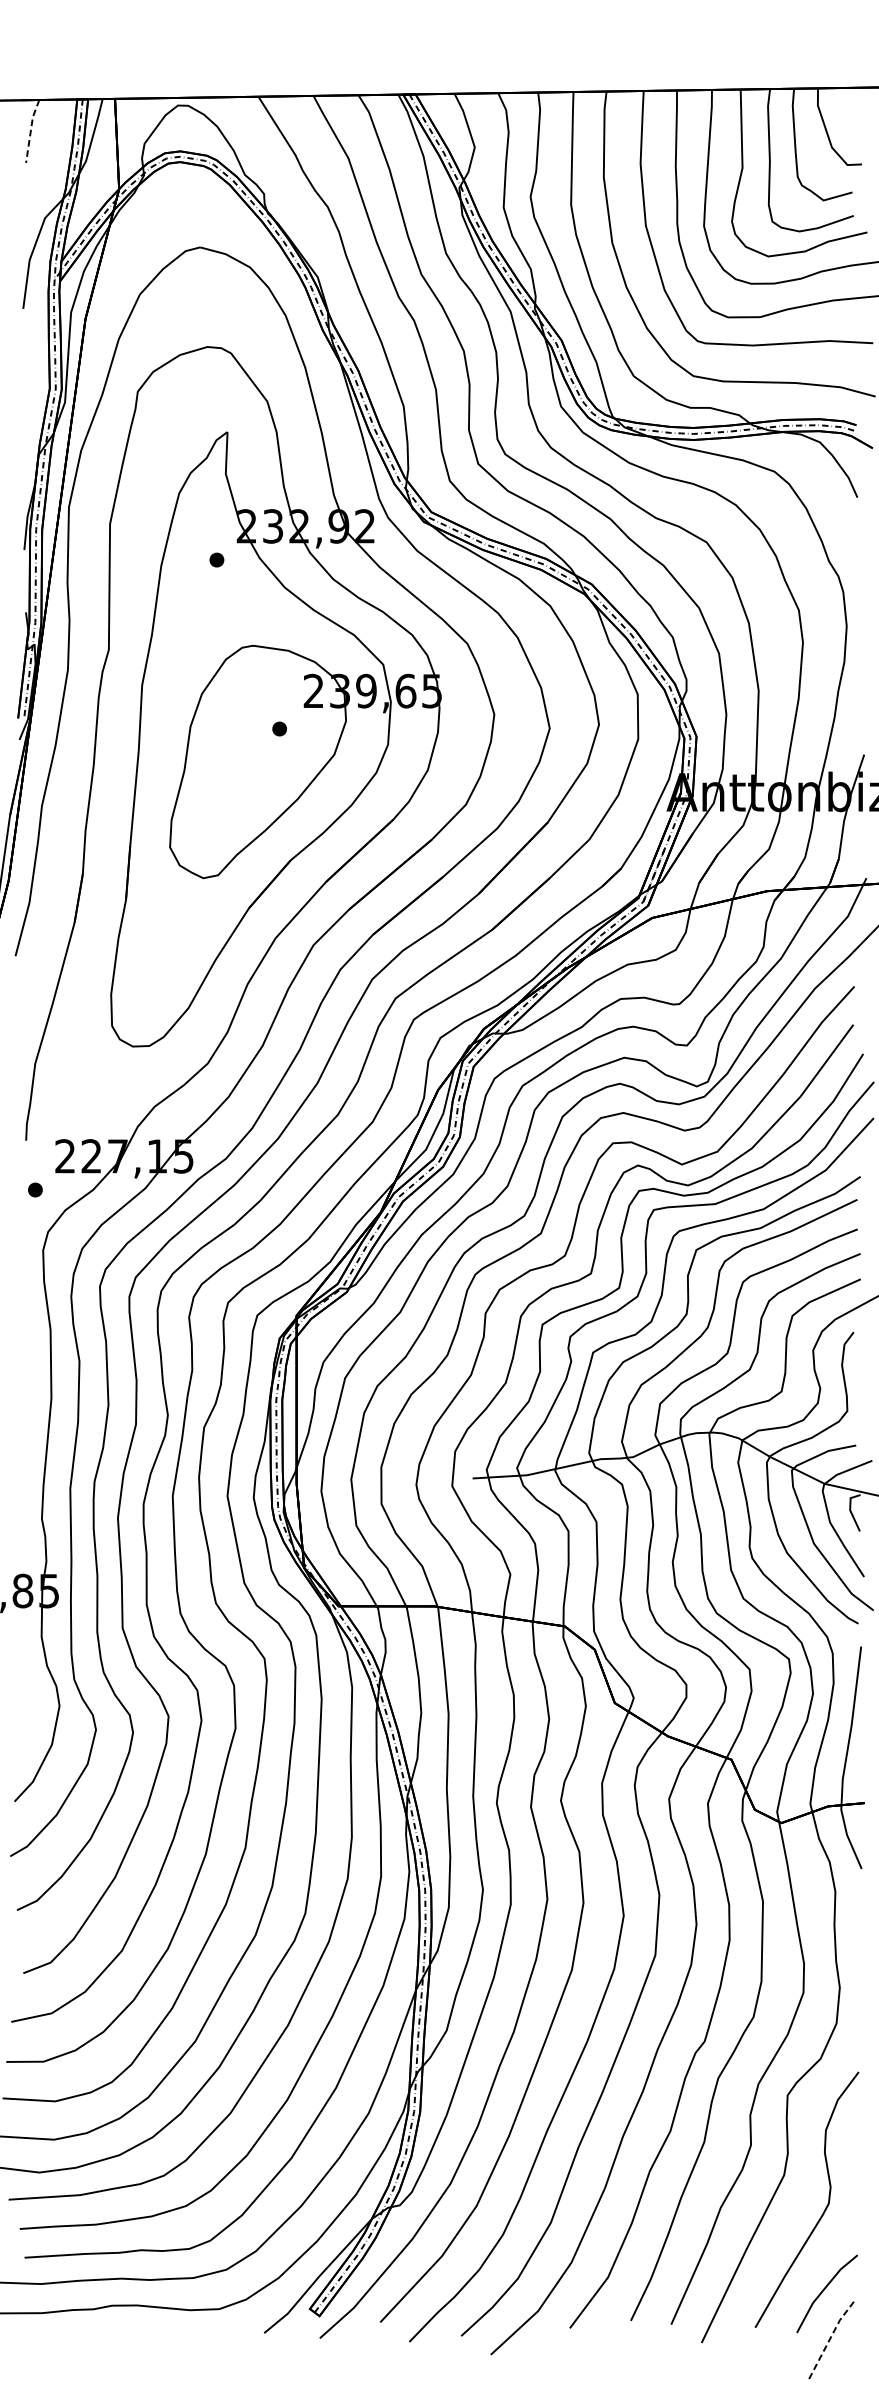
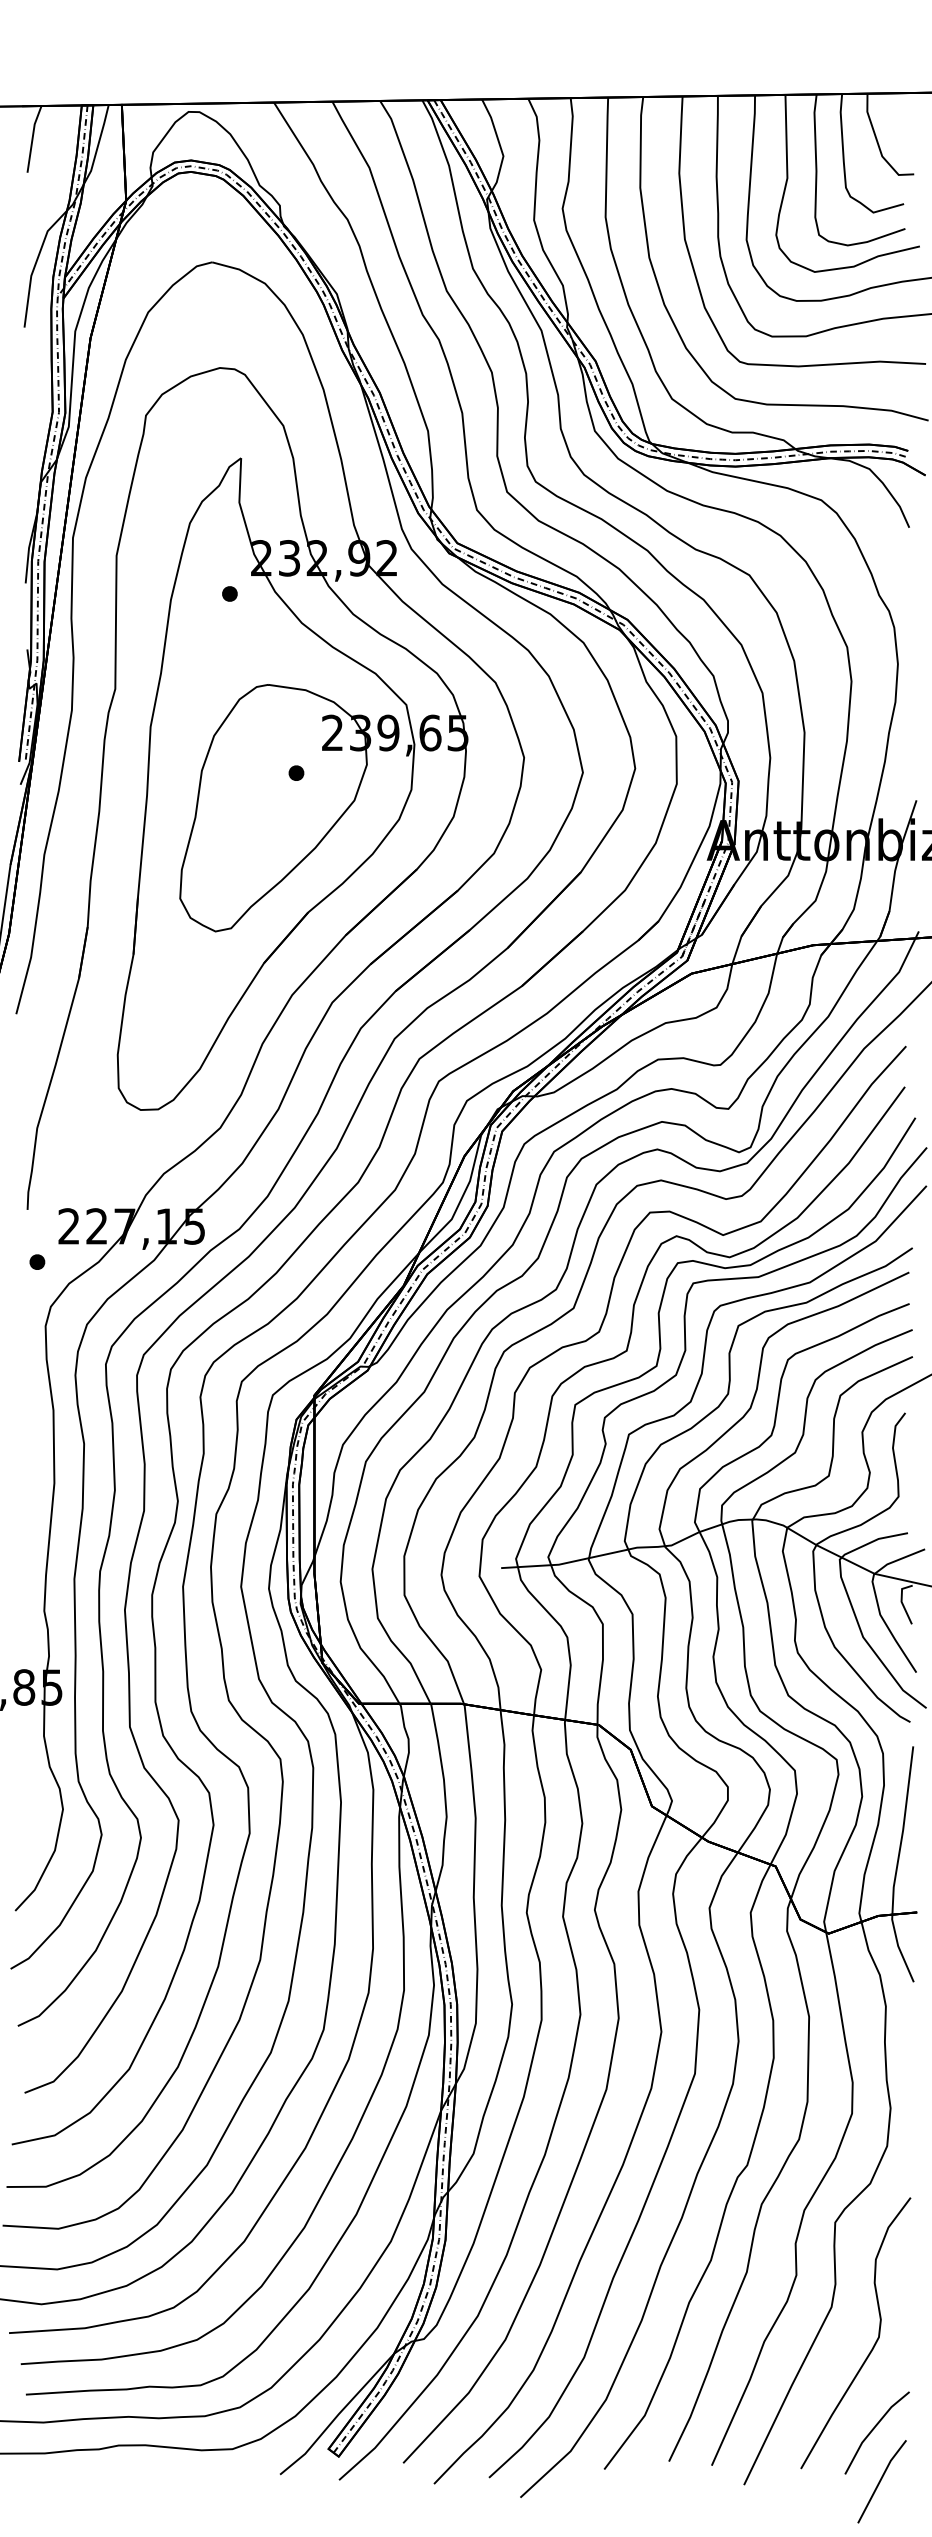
line: (30, 130) -> (32, 138), dashed -> solid
line: (830, 2338) -> (880, 2480), dashed -> solid

